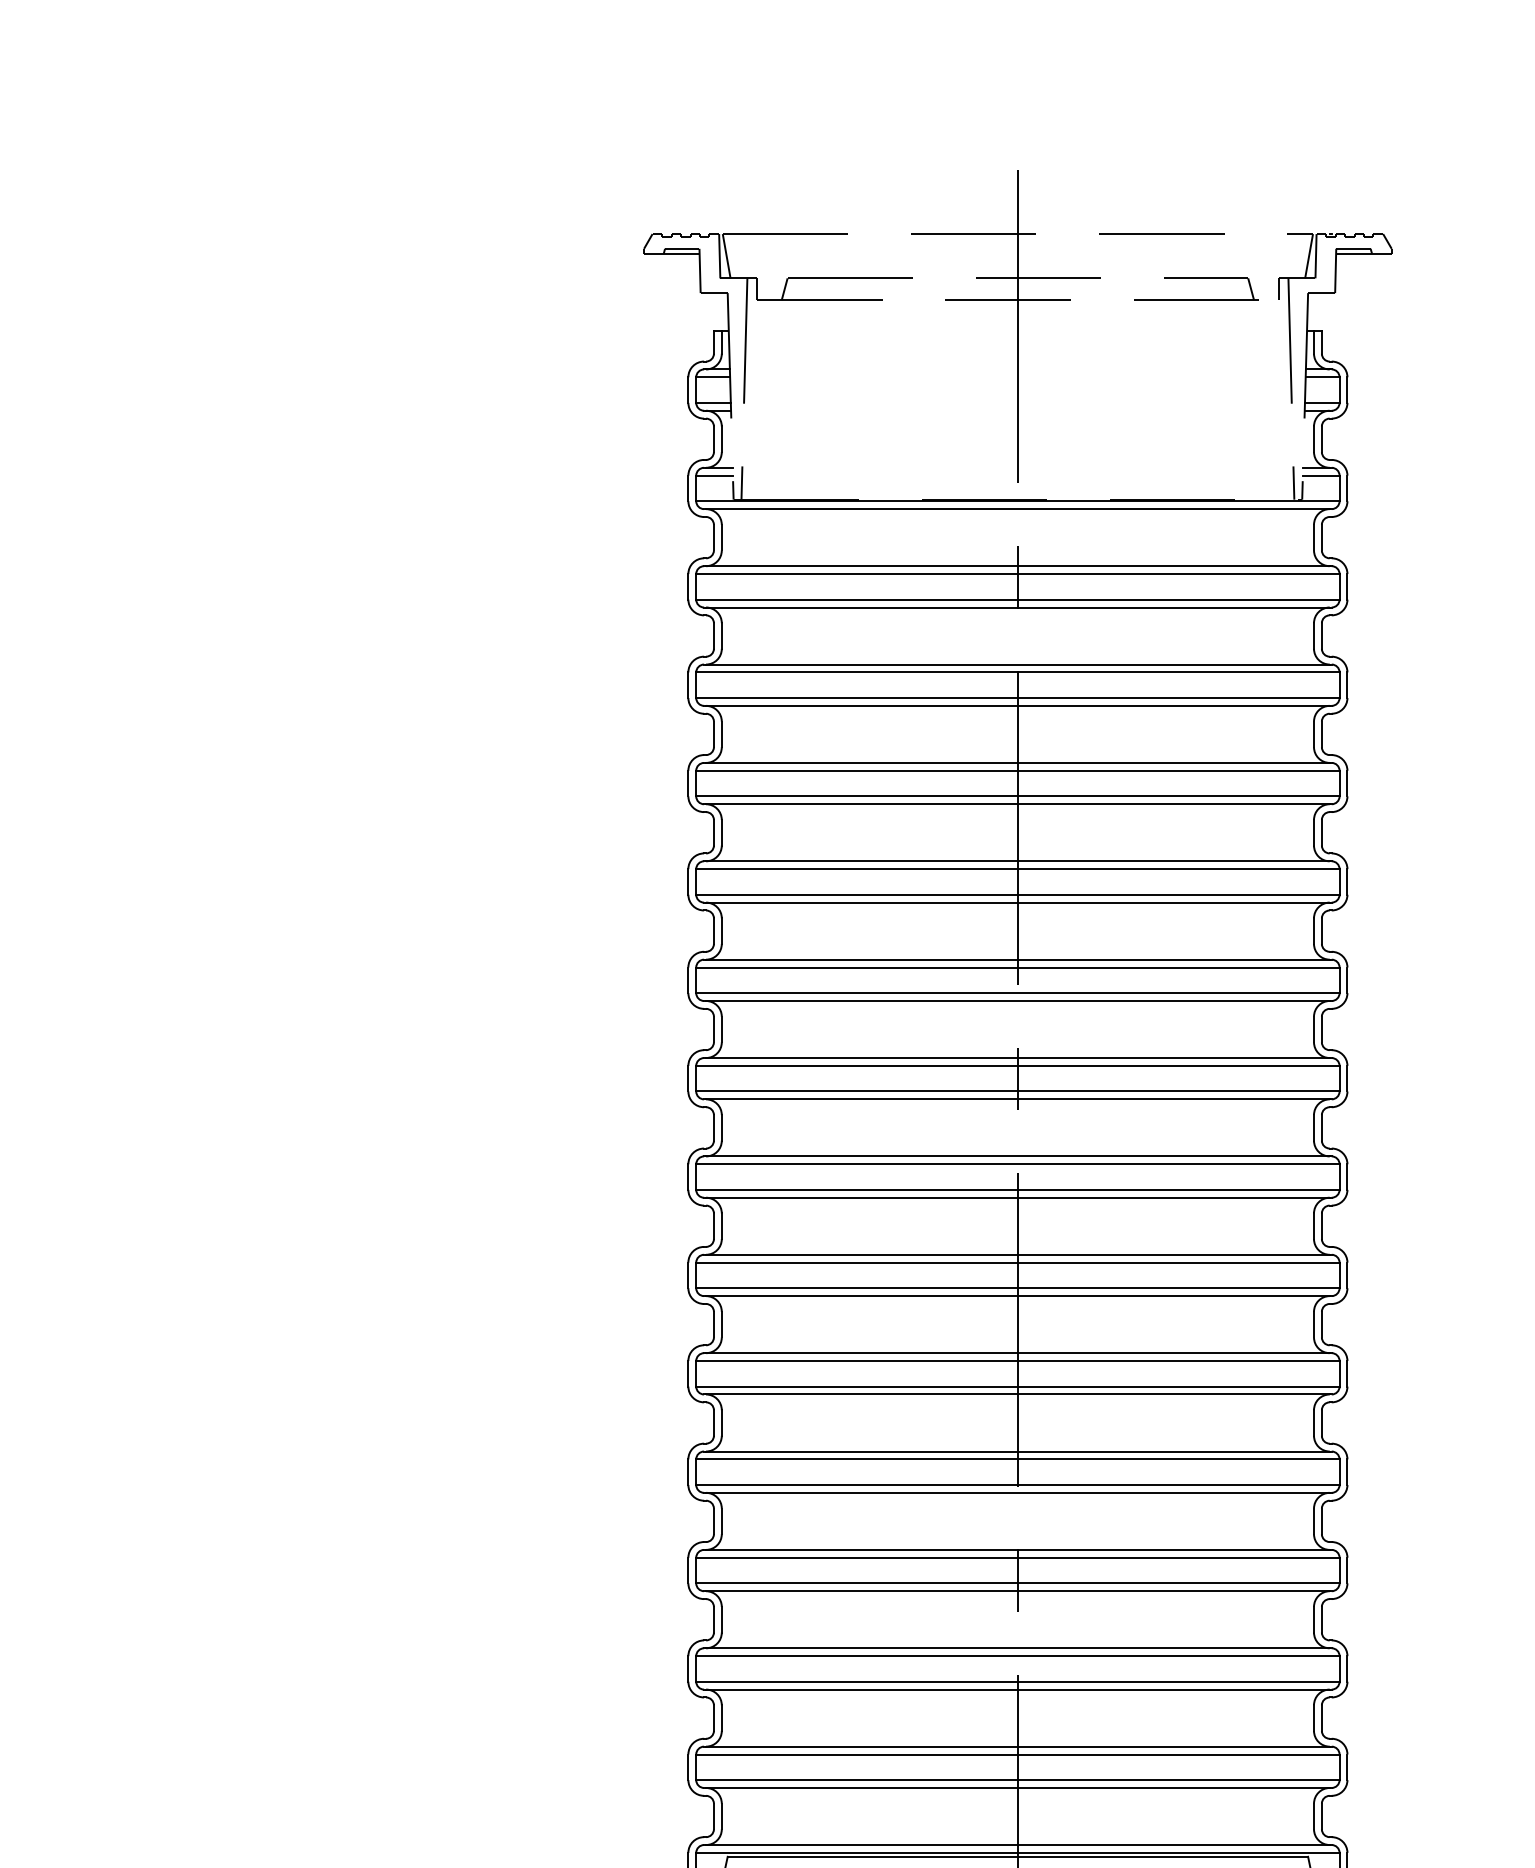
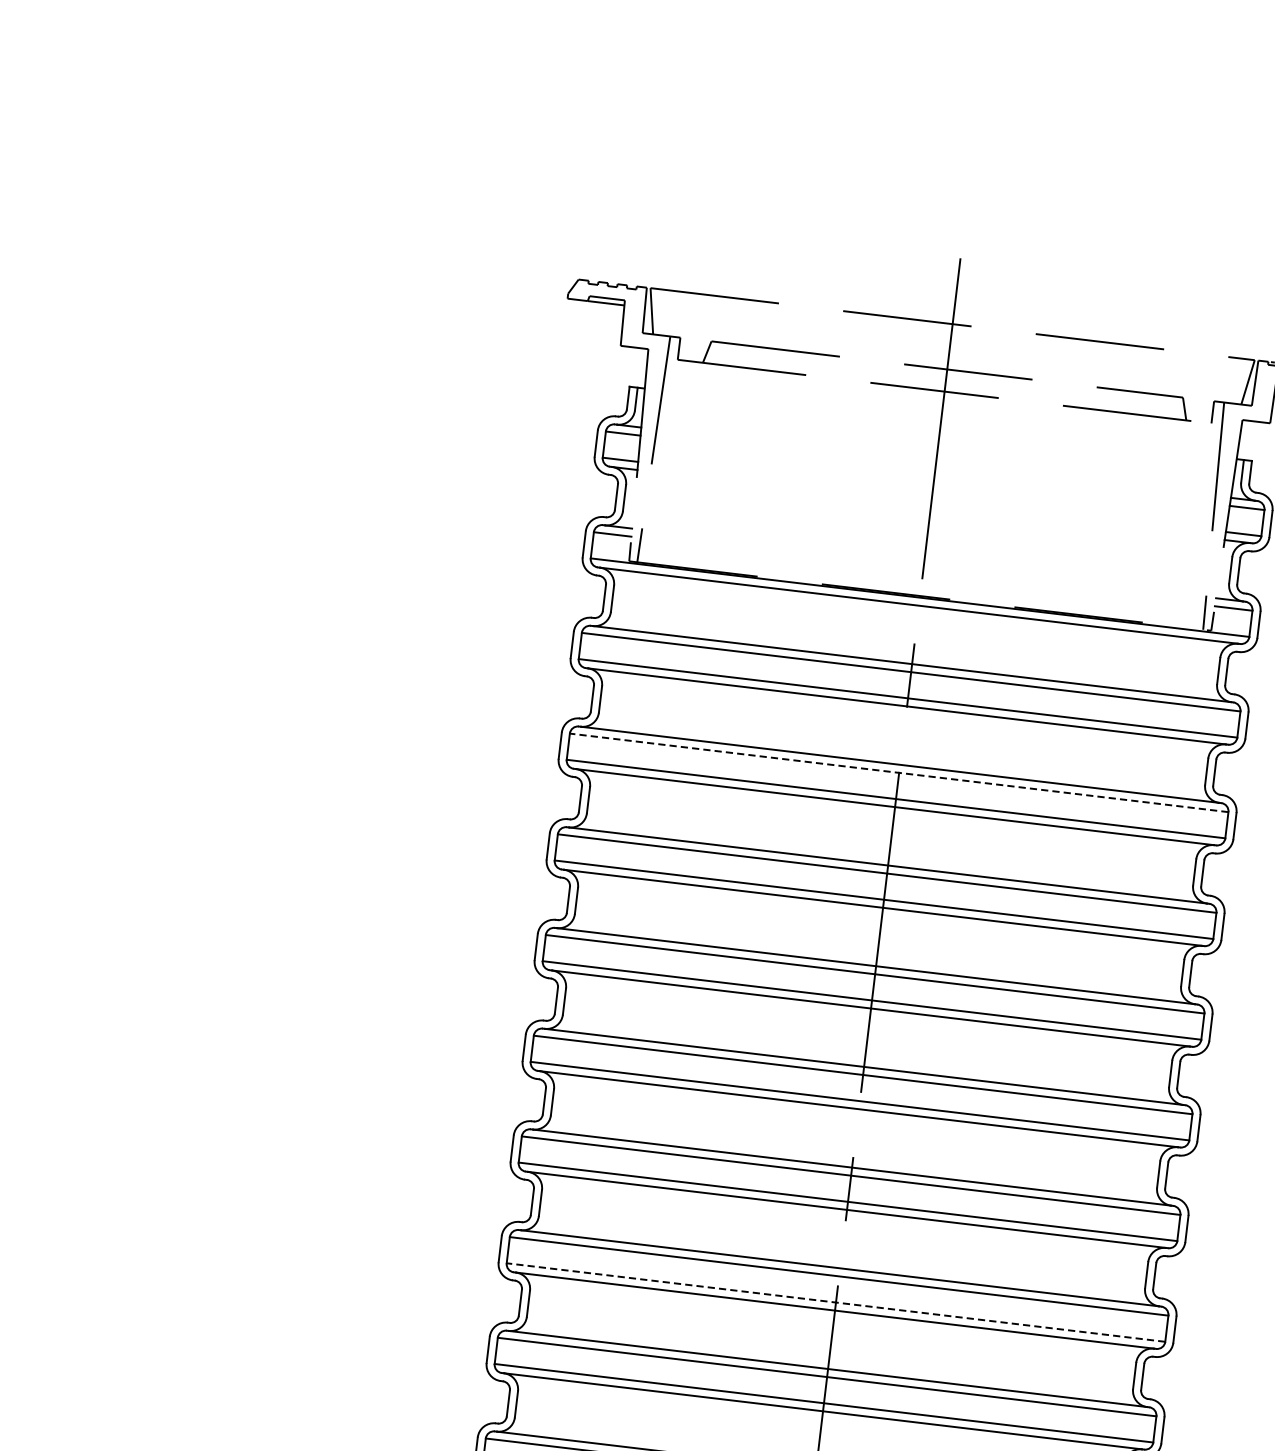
line: (1017, 672) -> (898, 772), solid -> dashed
line: (1017, 1189) -> (835, 1302), solid -> dashed

